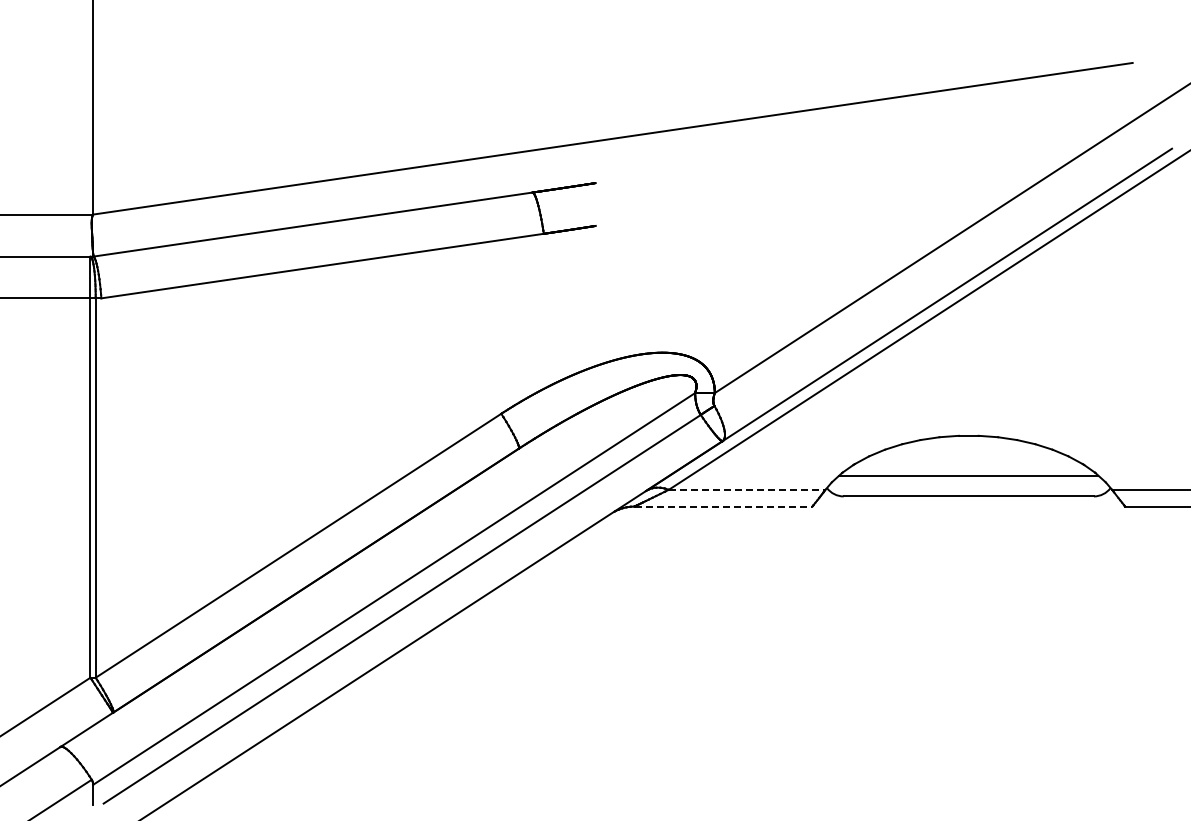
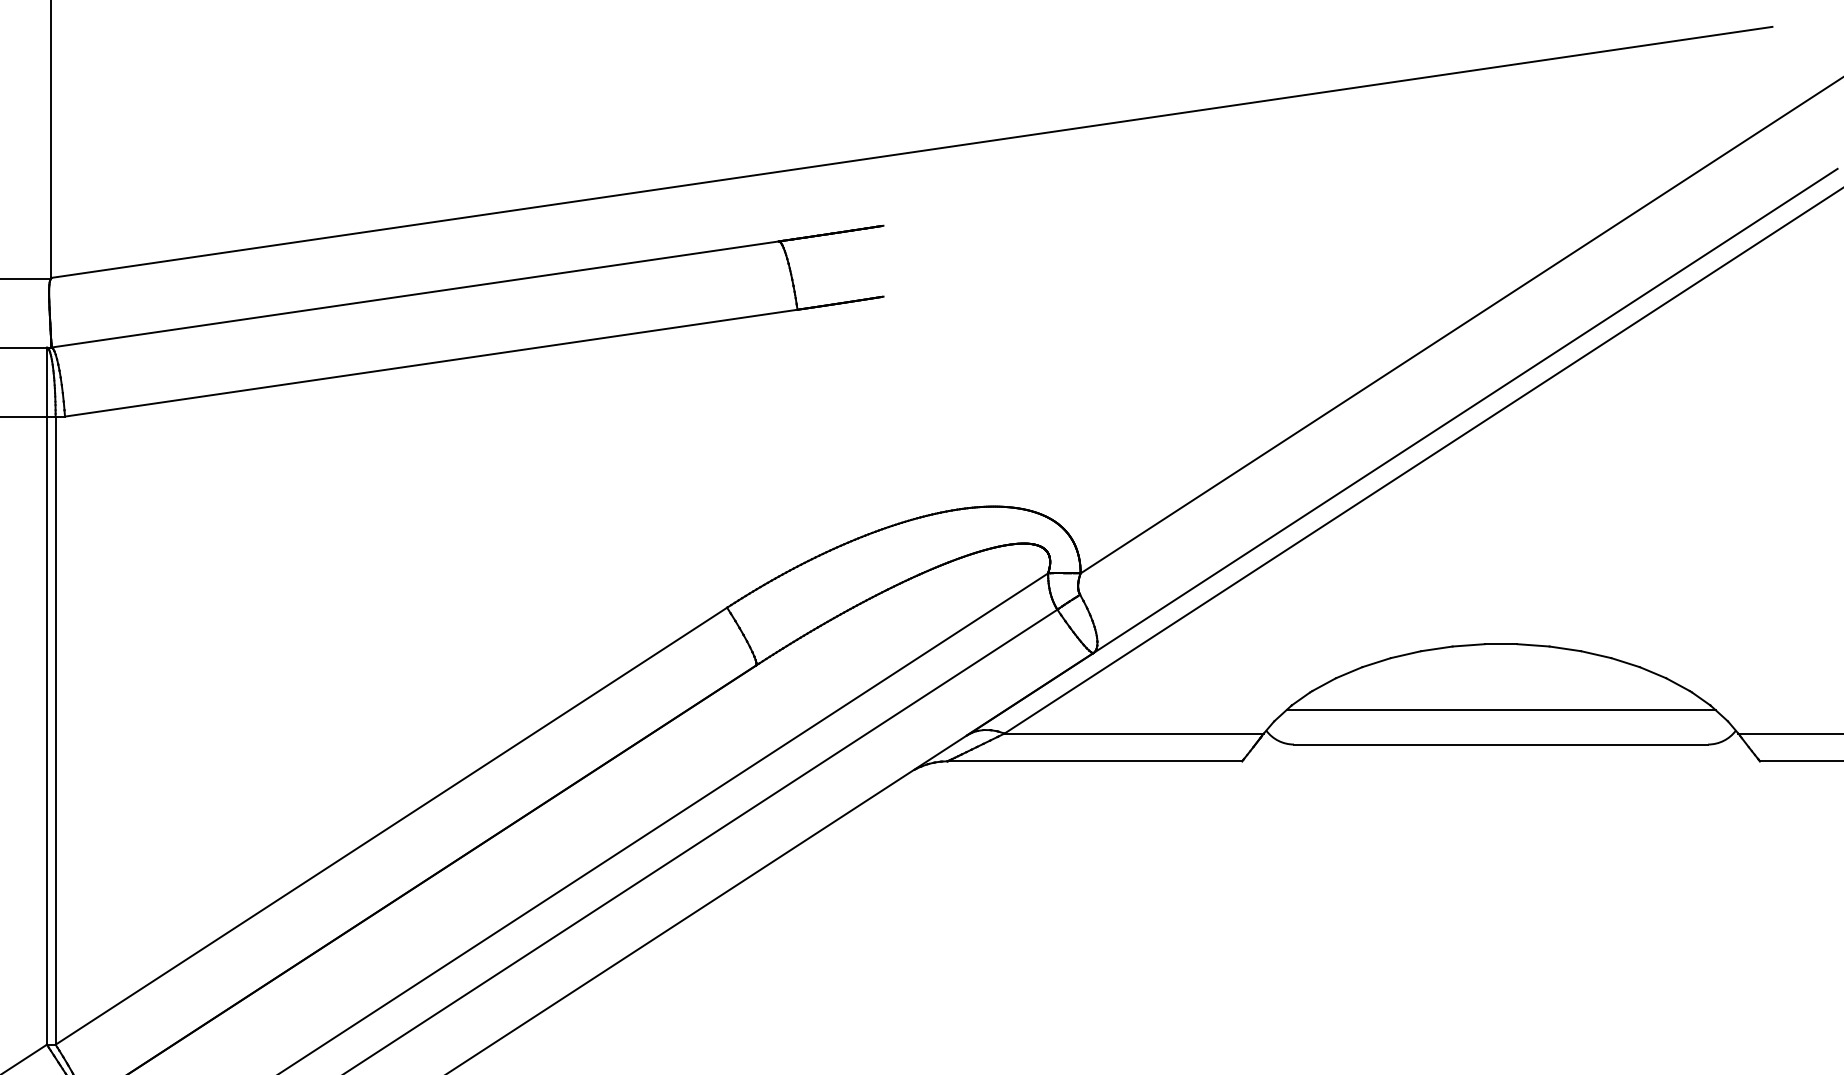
line: (747, 489) -> (1134, 733), dashed -> solid
line: (723, 506) -> (1094, 761), dashed -> solid

